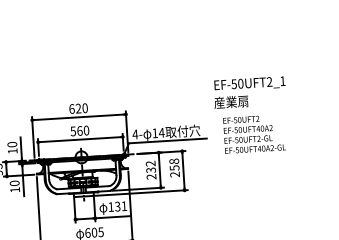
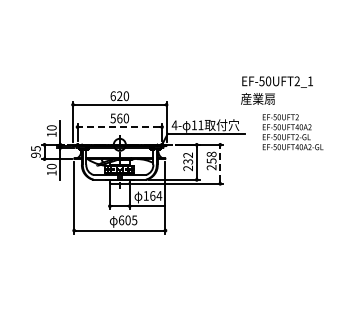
text: (249, 92) -> (276, 90), moved
text: (161, 133) -> (200, 125), 14 -> 11
line: (80, 140) -> (119, 127), solid -> dashed
line: (183, 170) -> (220, 164), solid -> dashed
text: (121, 205) -> (156, 195), 131 -> 164

